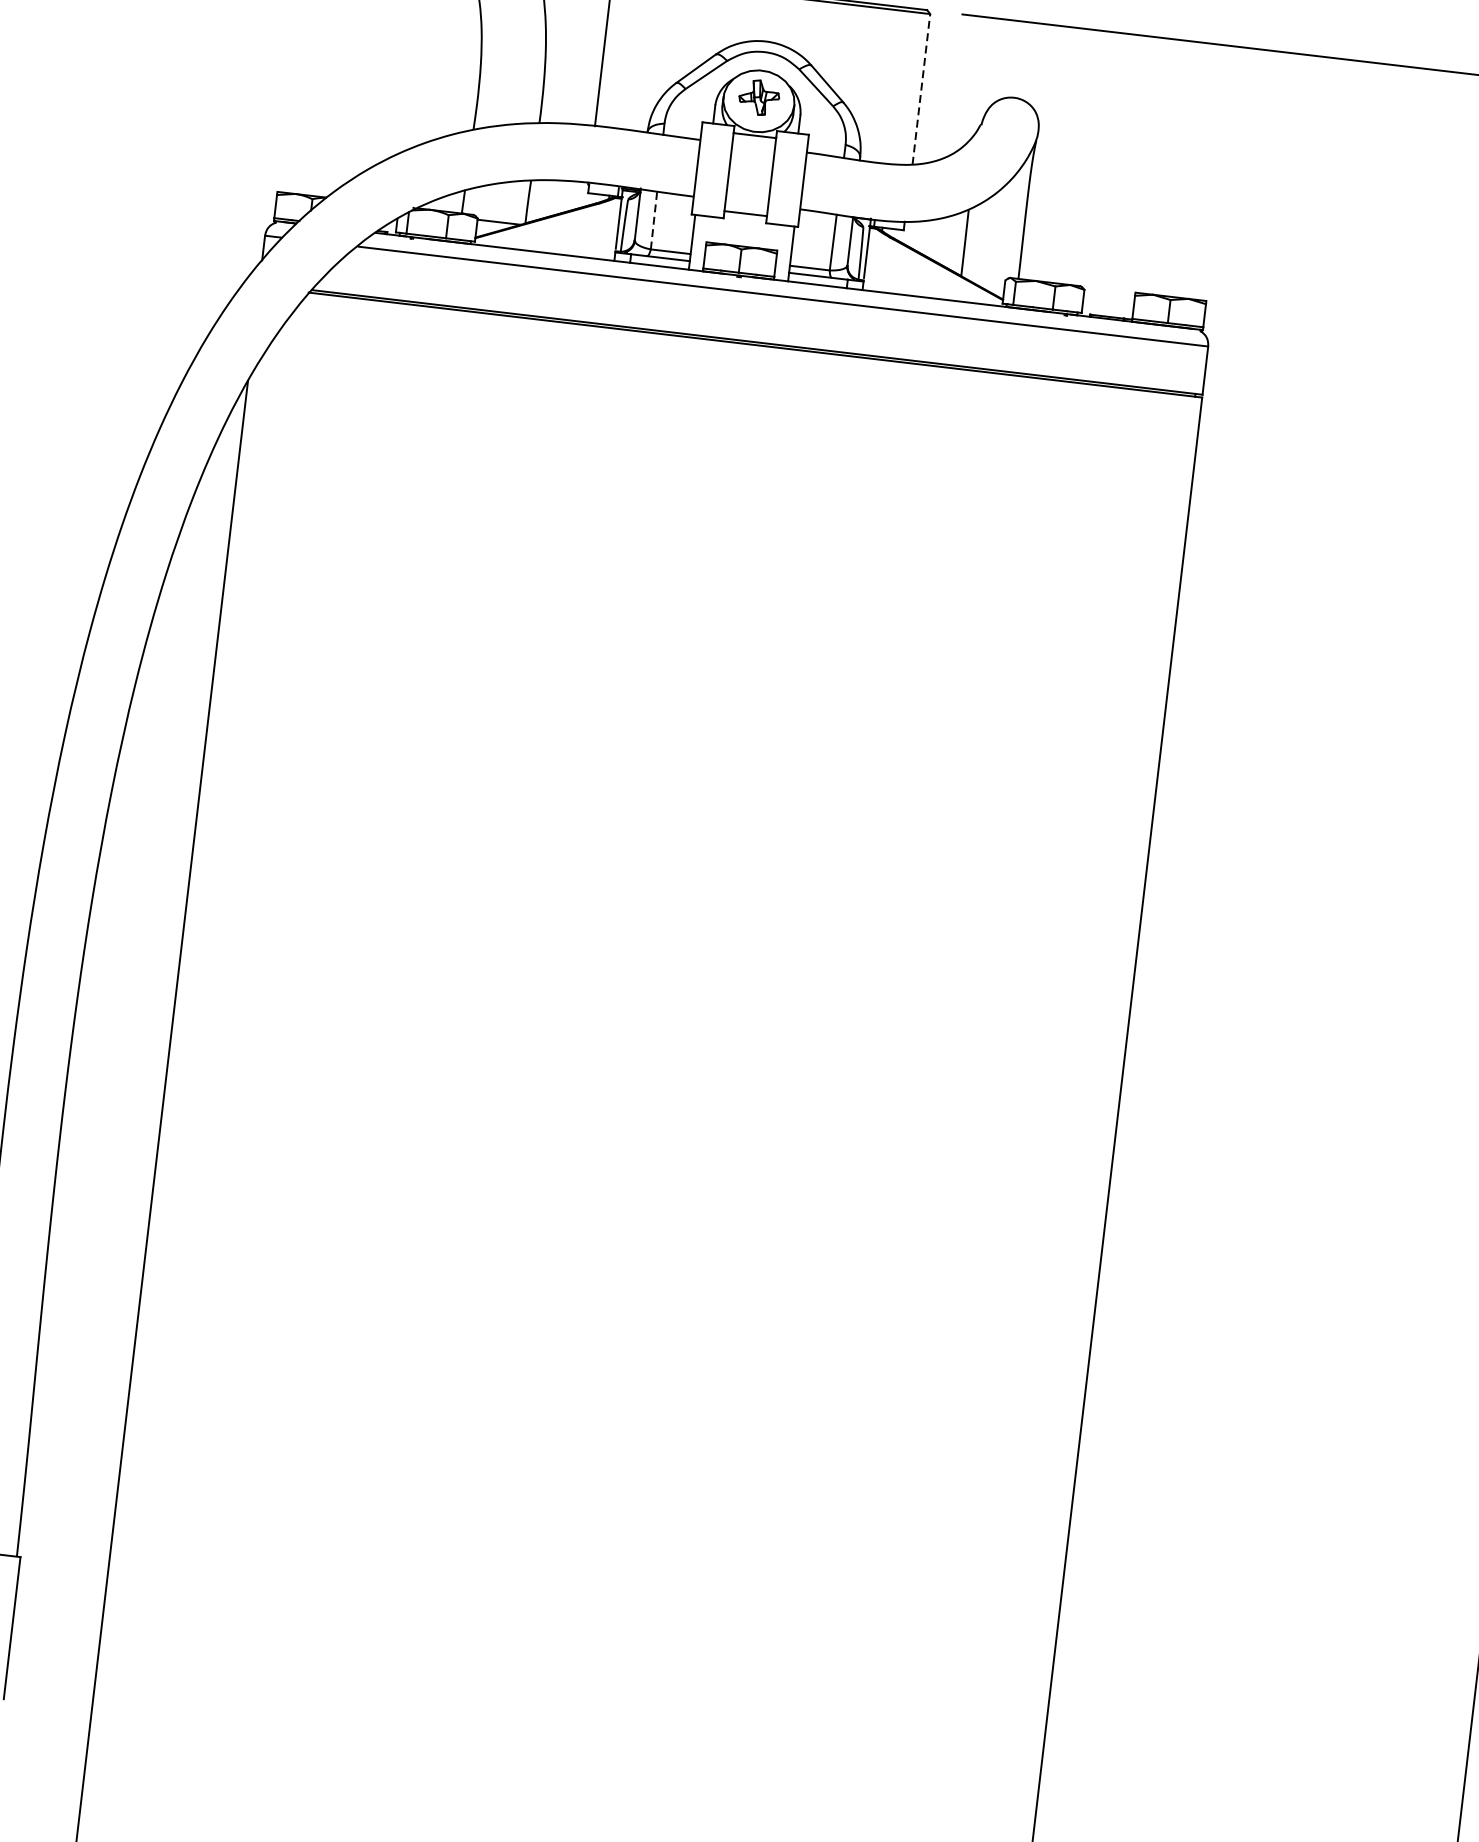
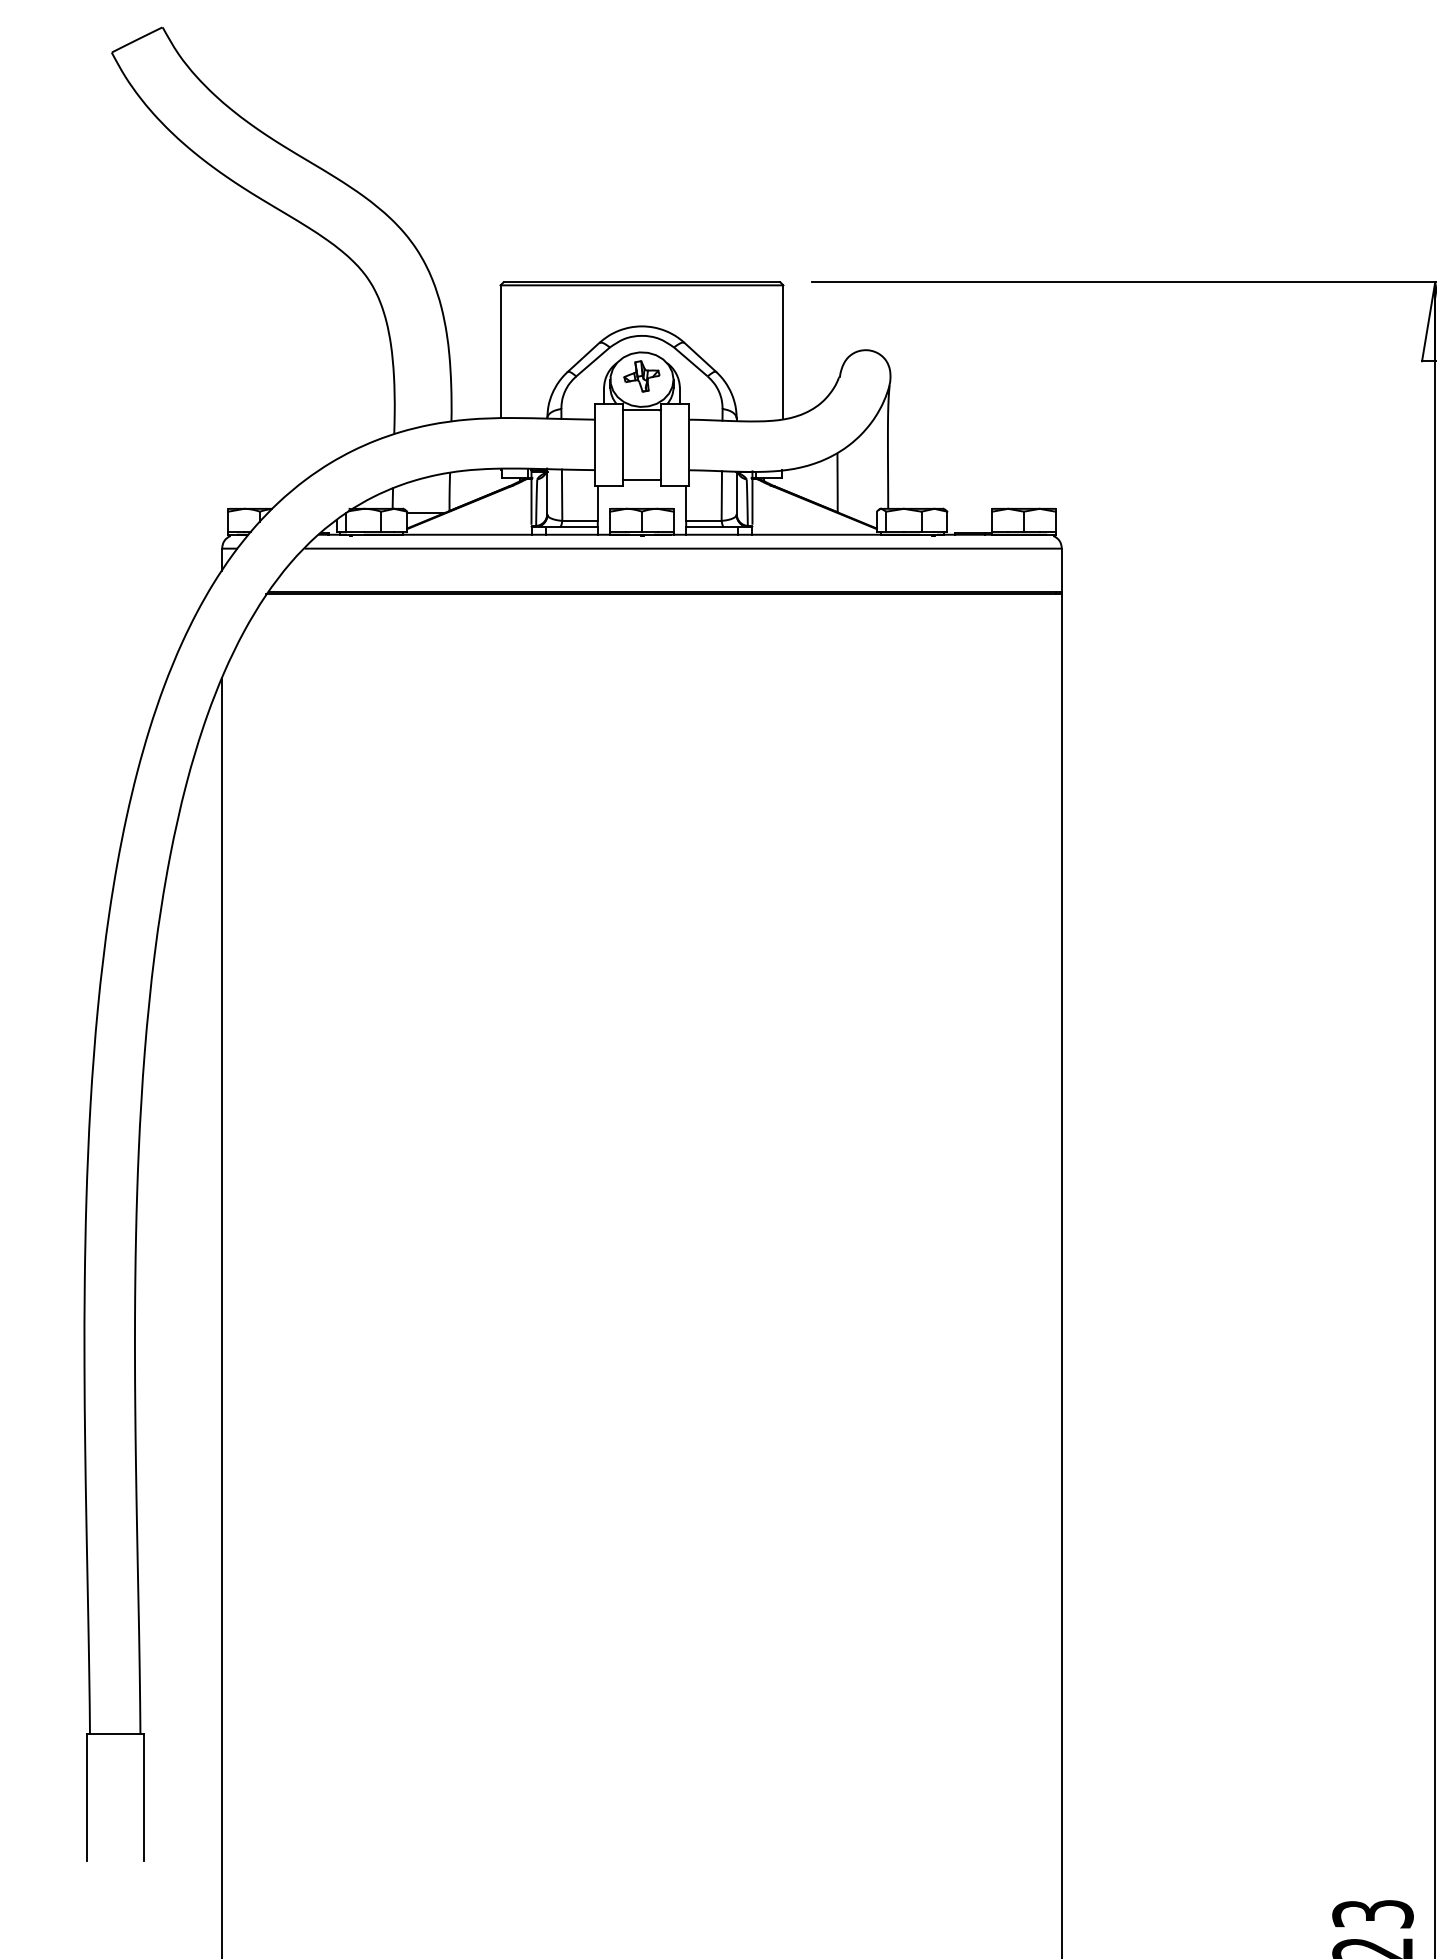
line: (921, 88) -> (783, 351), dashed -> solid
line: (654, 220) -> (562, 495), dashed -> solid

